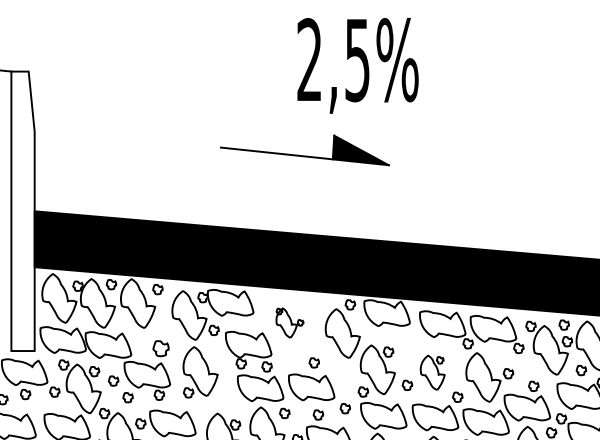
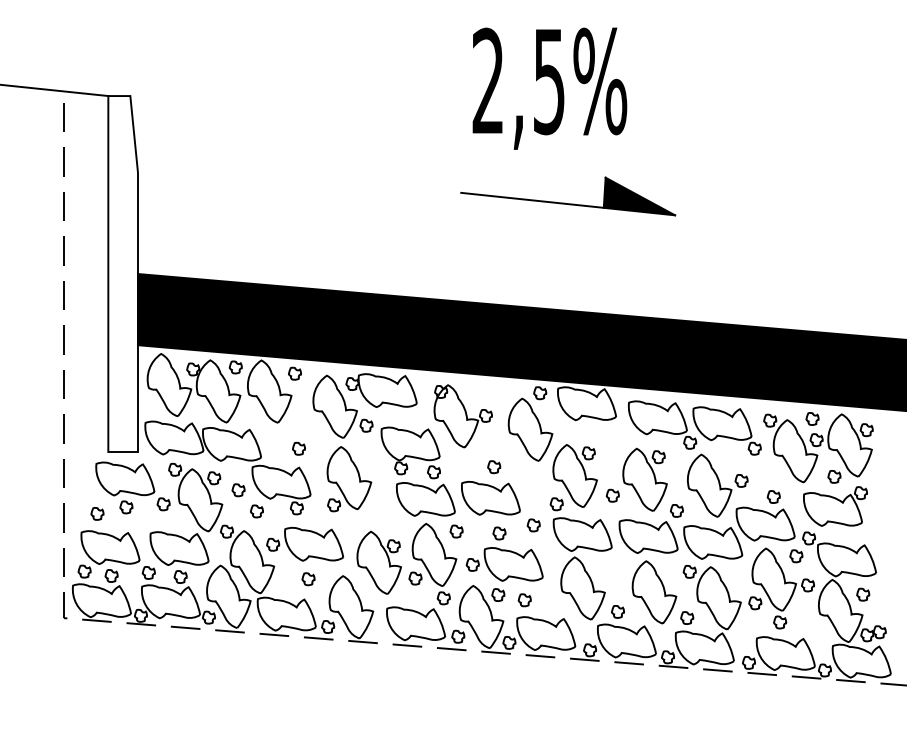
part: (302, 155) -> (565, 202), moved
part: (289, 323) -> (462, 416), size x1.67
part: (160, 348) -> (298, 448), size x0.62
part: (432, 372) -> (644, 479), size x1.43

